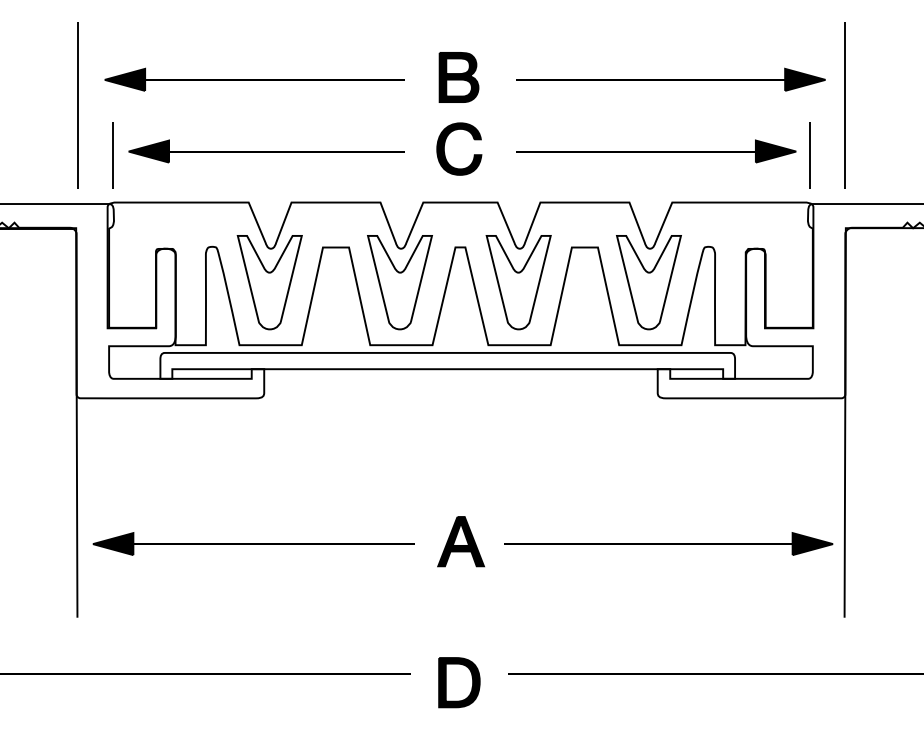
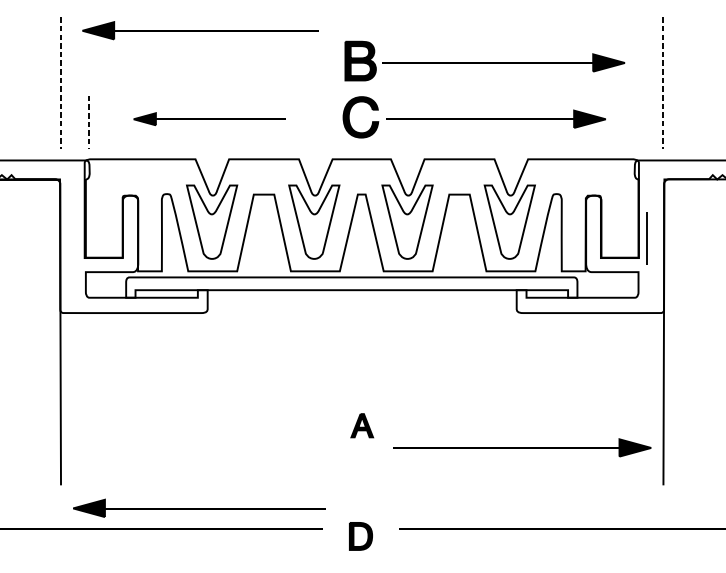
part: (254, 79) -> (200, 30), moved
part: (670, 79) -> (503, 62), moved
line: (77, 105) -> (61, 83), solid -> dashed
line: (844, 105) -> (663, 83), solid -> dashed
part: (266, 151) -> (209, 119), size x0.7
part: (656, 151) -> (496, 119), moved
line: (112, 155) -> (88, 122), solid -> dashed
line: (809, 155) -> (646, 238), moved
part: (460, 541) -> (361, 425), size x0.6
part: (253, 543) -> (199, 507), moved
part: (668, 543) -> (522, 447), moved
part: (459, 682) -> (361, 536), size x0.7

